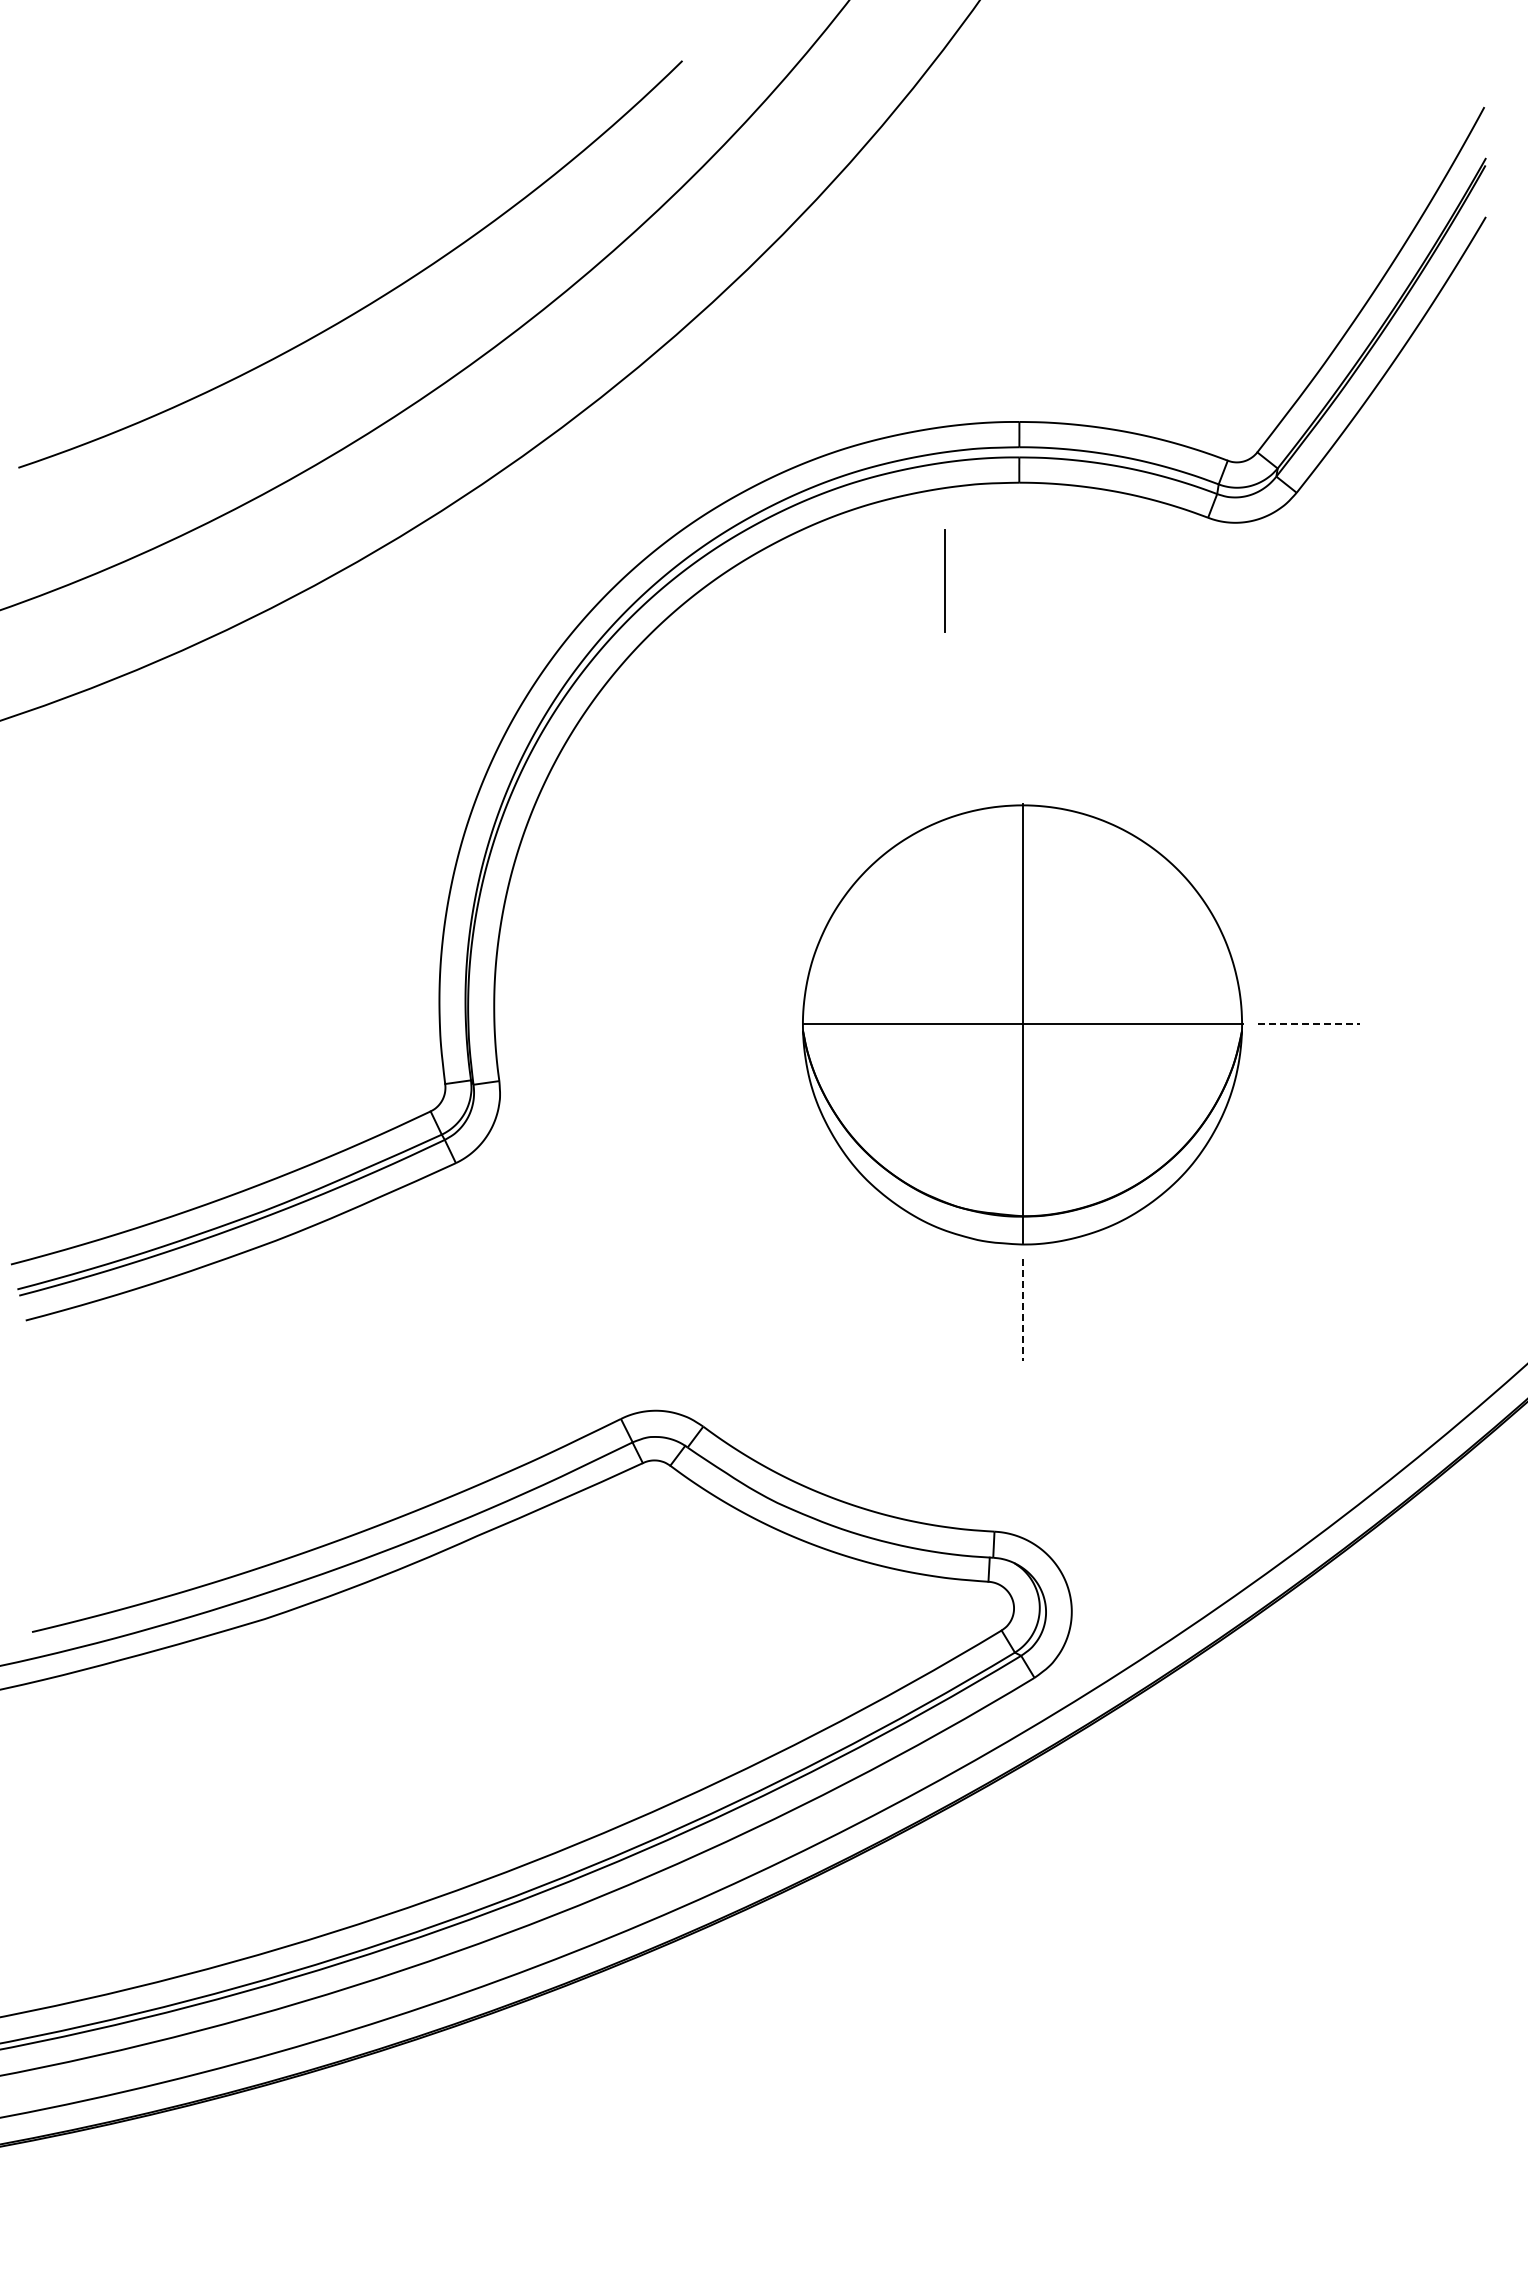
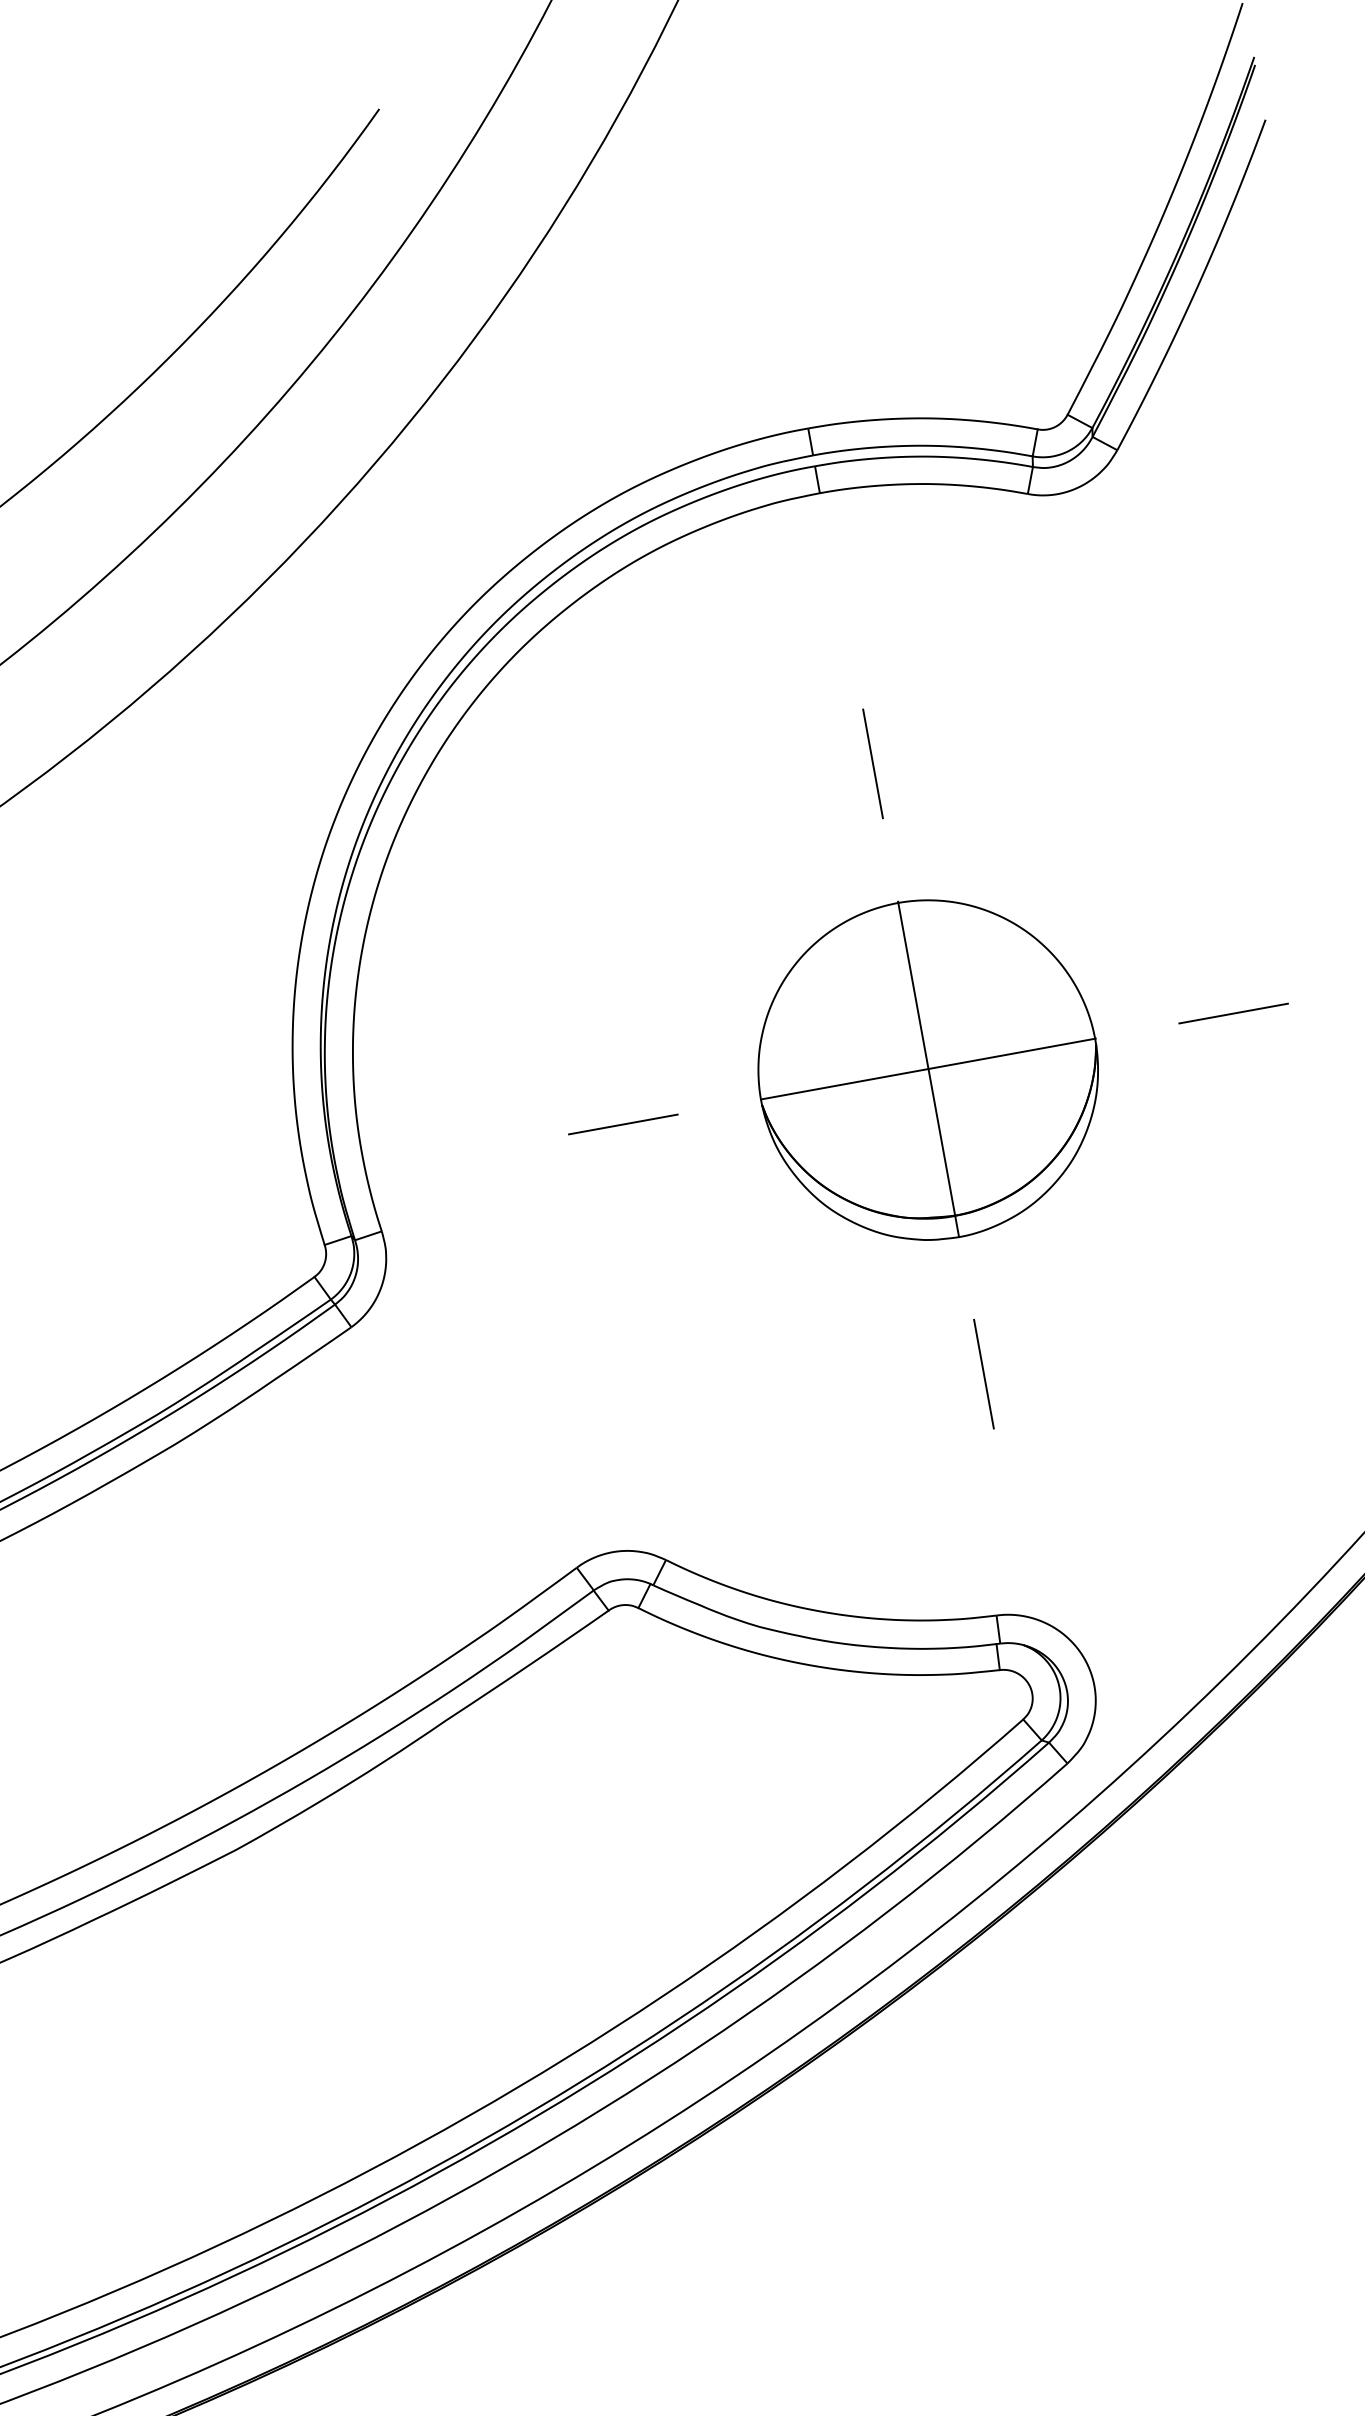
line: (944, 580) -> (872, 762), moved
line: (736, 1023) -> (623, 1124), added
line: (1309, 1023) -> (1233, 1013), dashed -> solid
part: (1022, 1024) -> (928, 1069), size x0.71
line: (1022, 1310) -> (983, 1374), dashed -> solid

